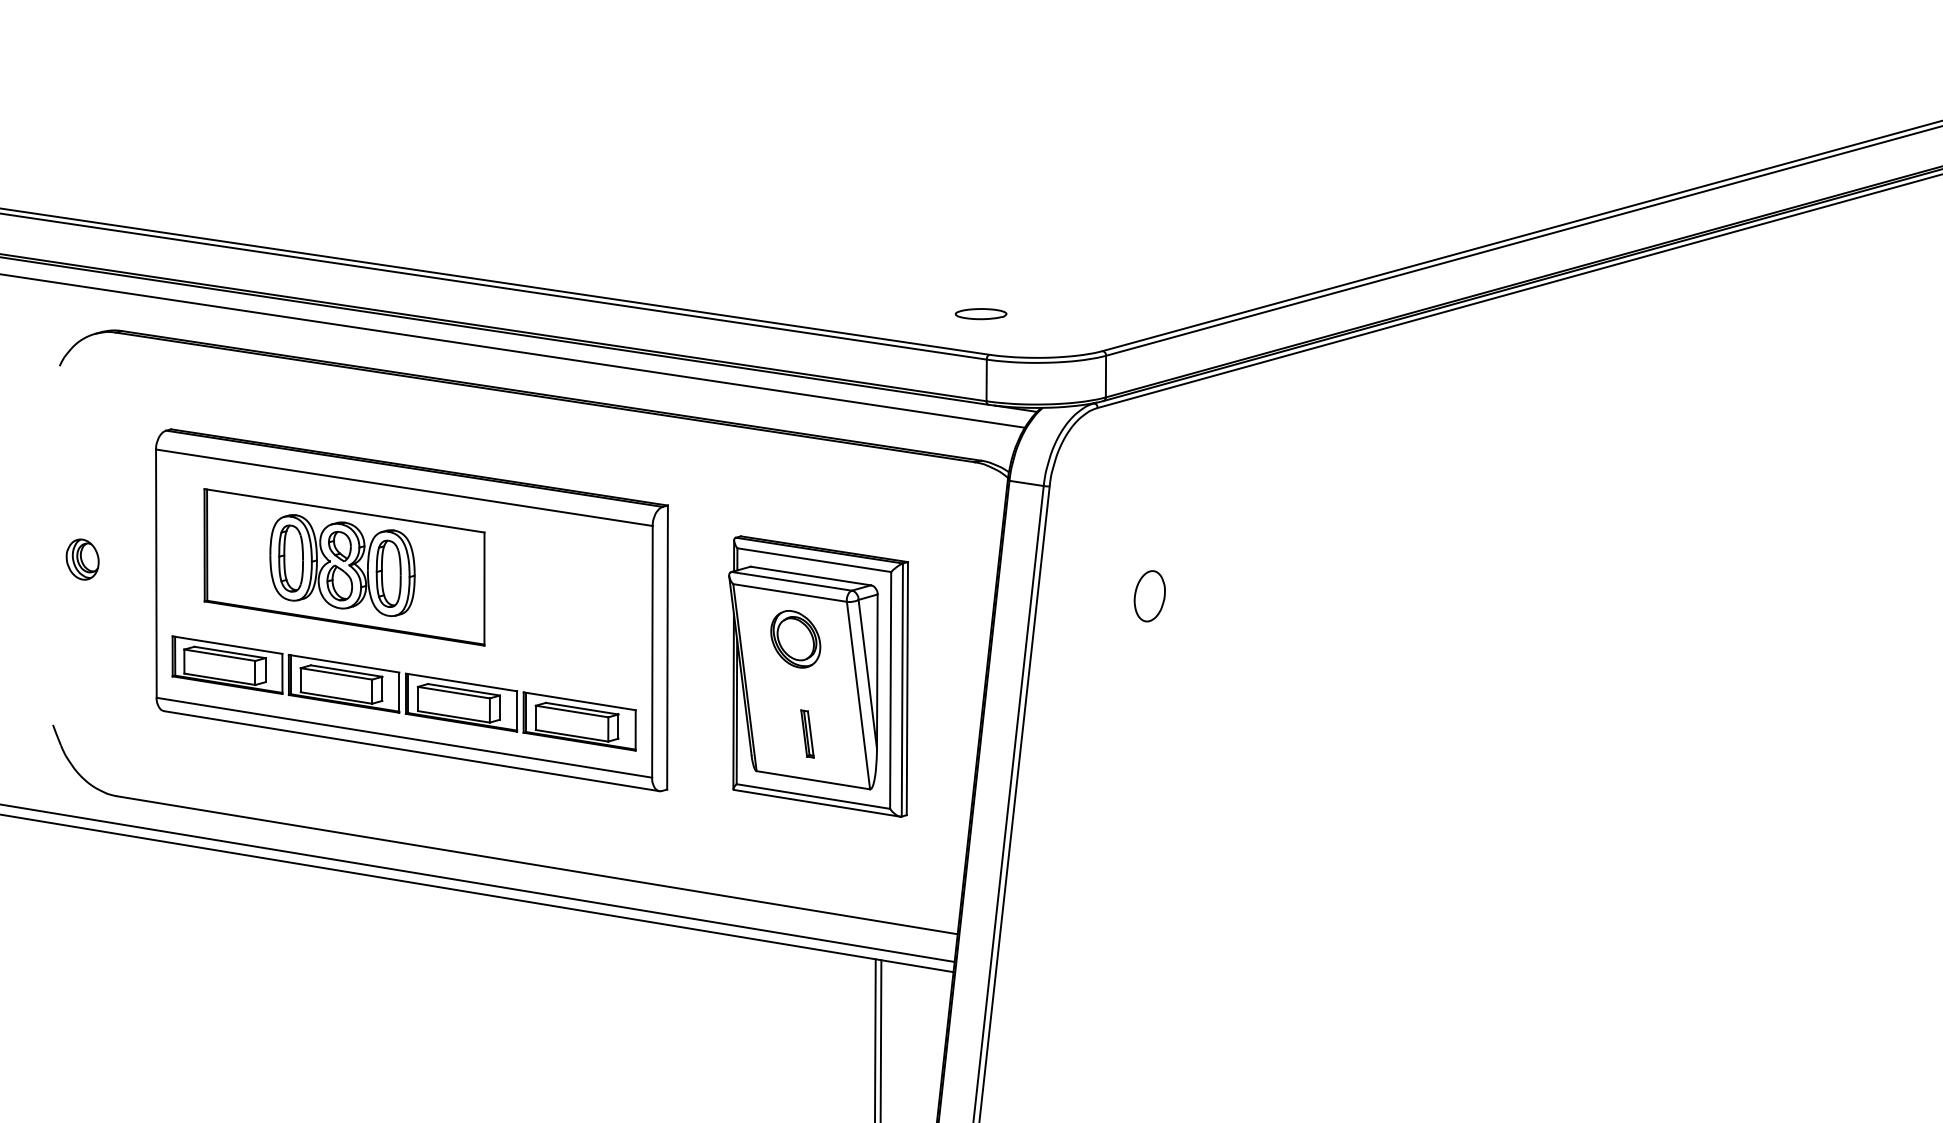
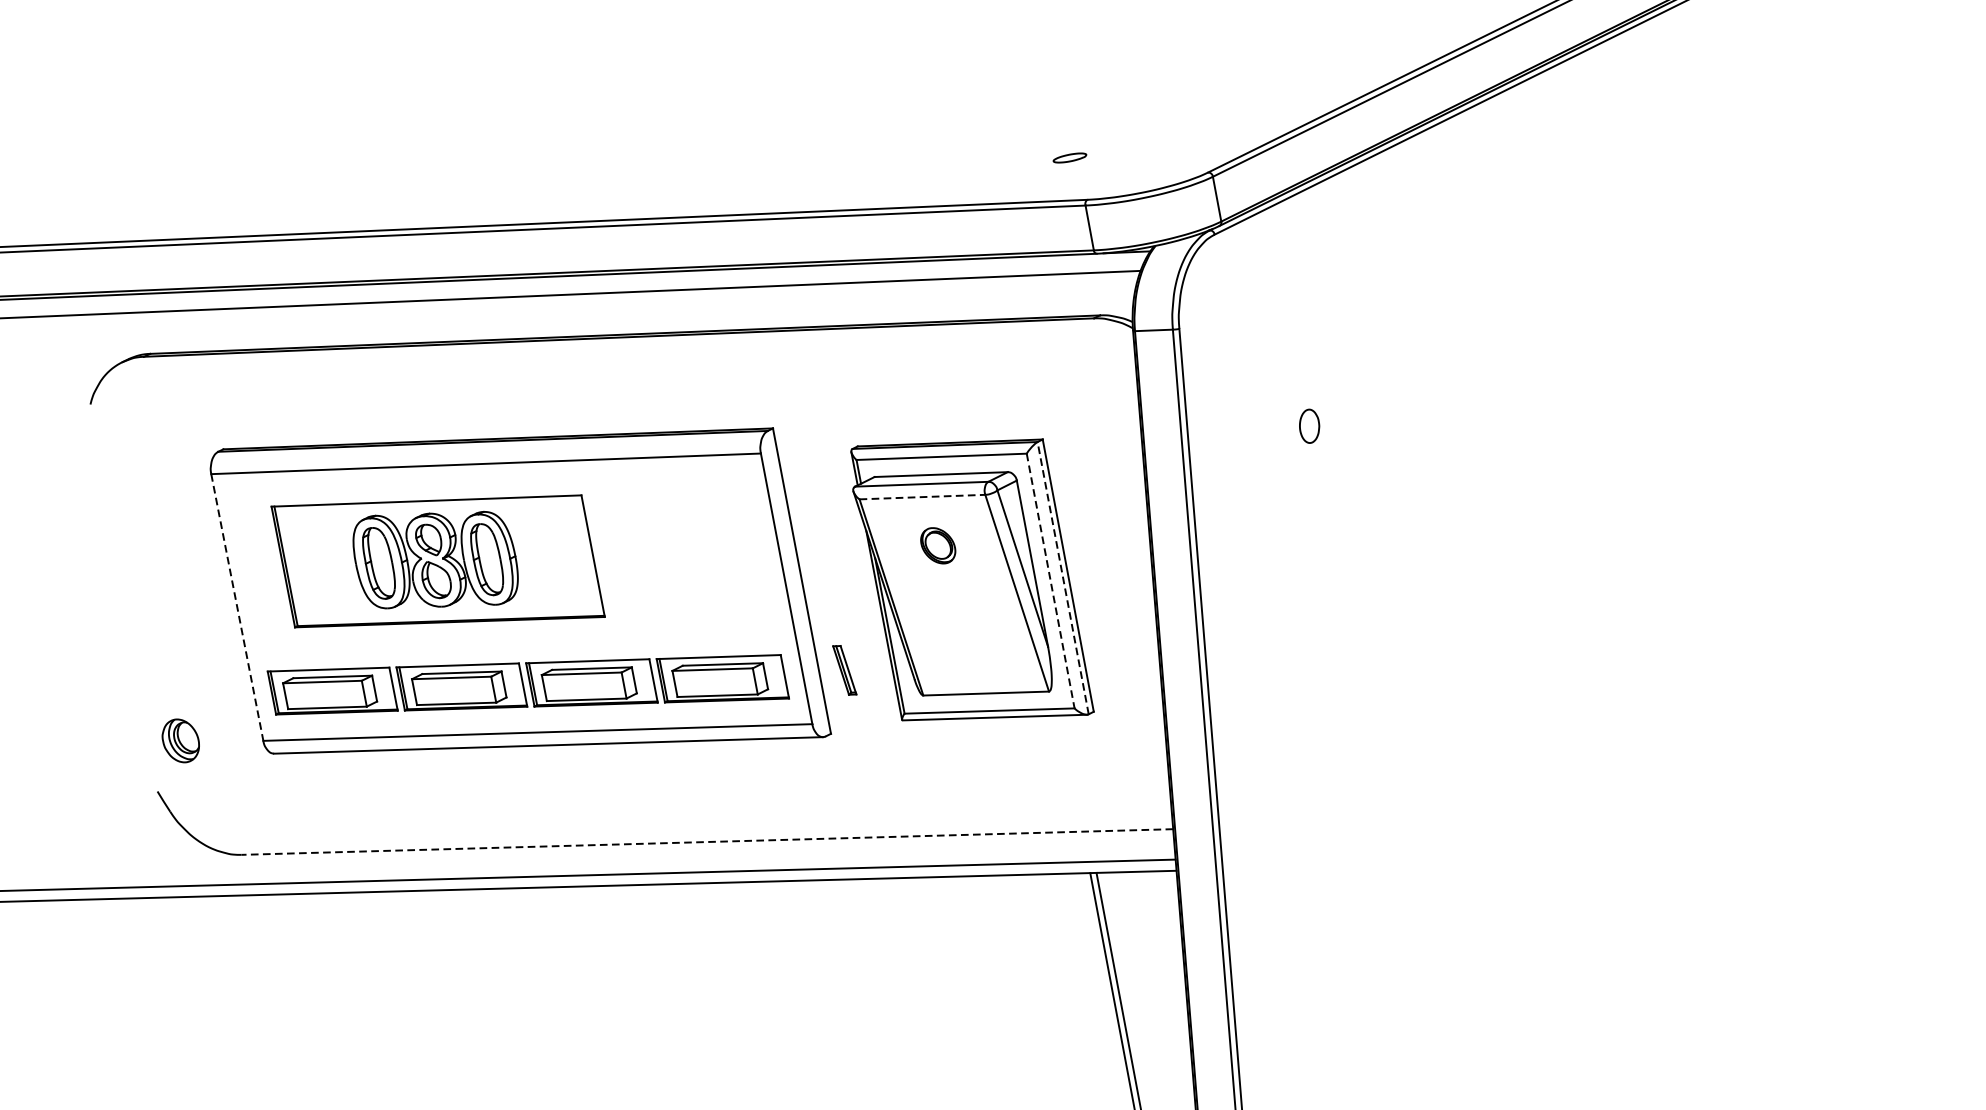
part: (980, 314) -> (1069, 158), size x0.6
part: (82, 559) -> (180, 740), moved
line: (156, 574) -> (237, 608), solid -> dashed
line: (790, 593) -> (922, 497), solid -> dashed
part: (1149, 596) -> (1309, 426), size x0.6
part: (795, 639) -> (937, 545), size x0.6
line: (890, 690) -> (1050, 581), solid -> dashed
line: (902, 690) -> (1063, 578), solid -> dashed
part: (807, 733) -> (844, 669), moved
line: (537, 865) -> (707, 842), solid -> dashed

